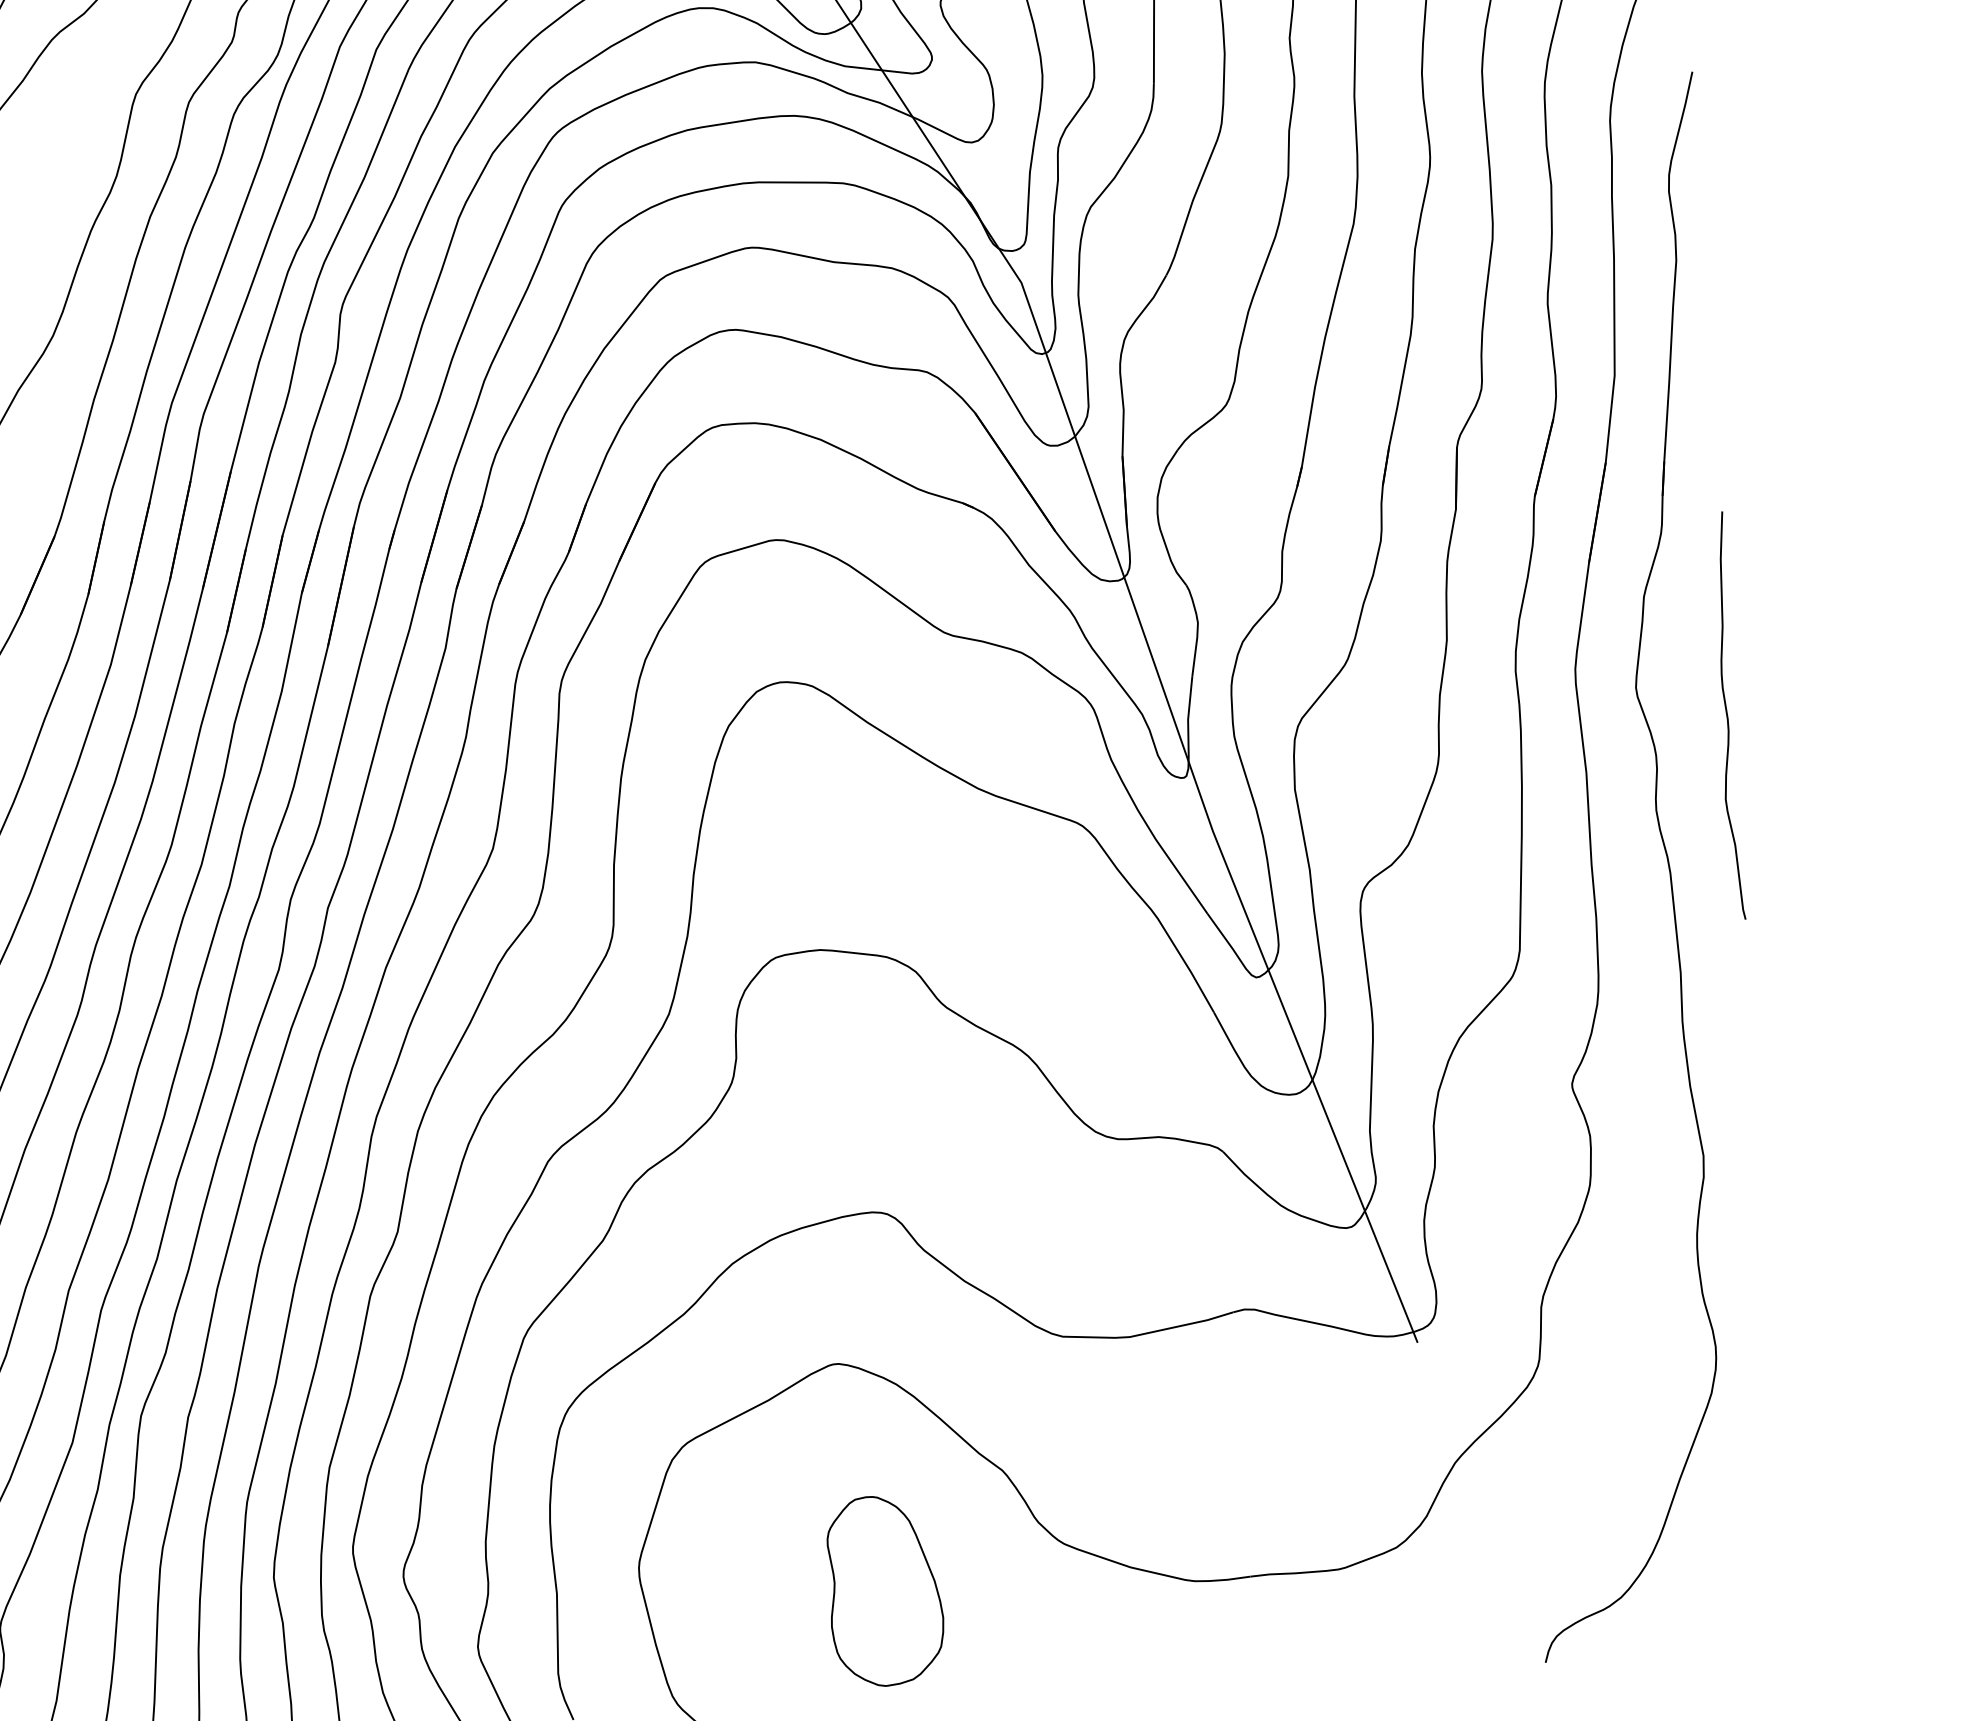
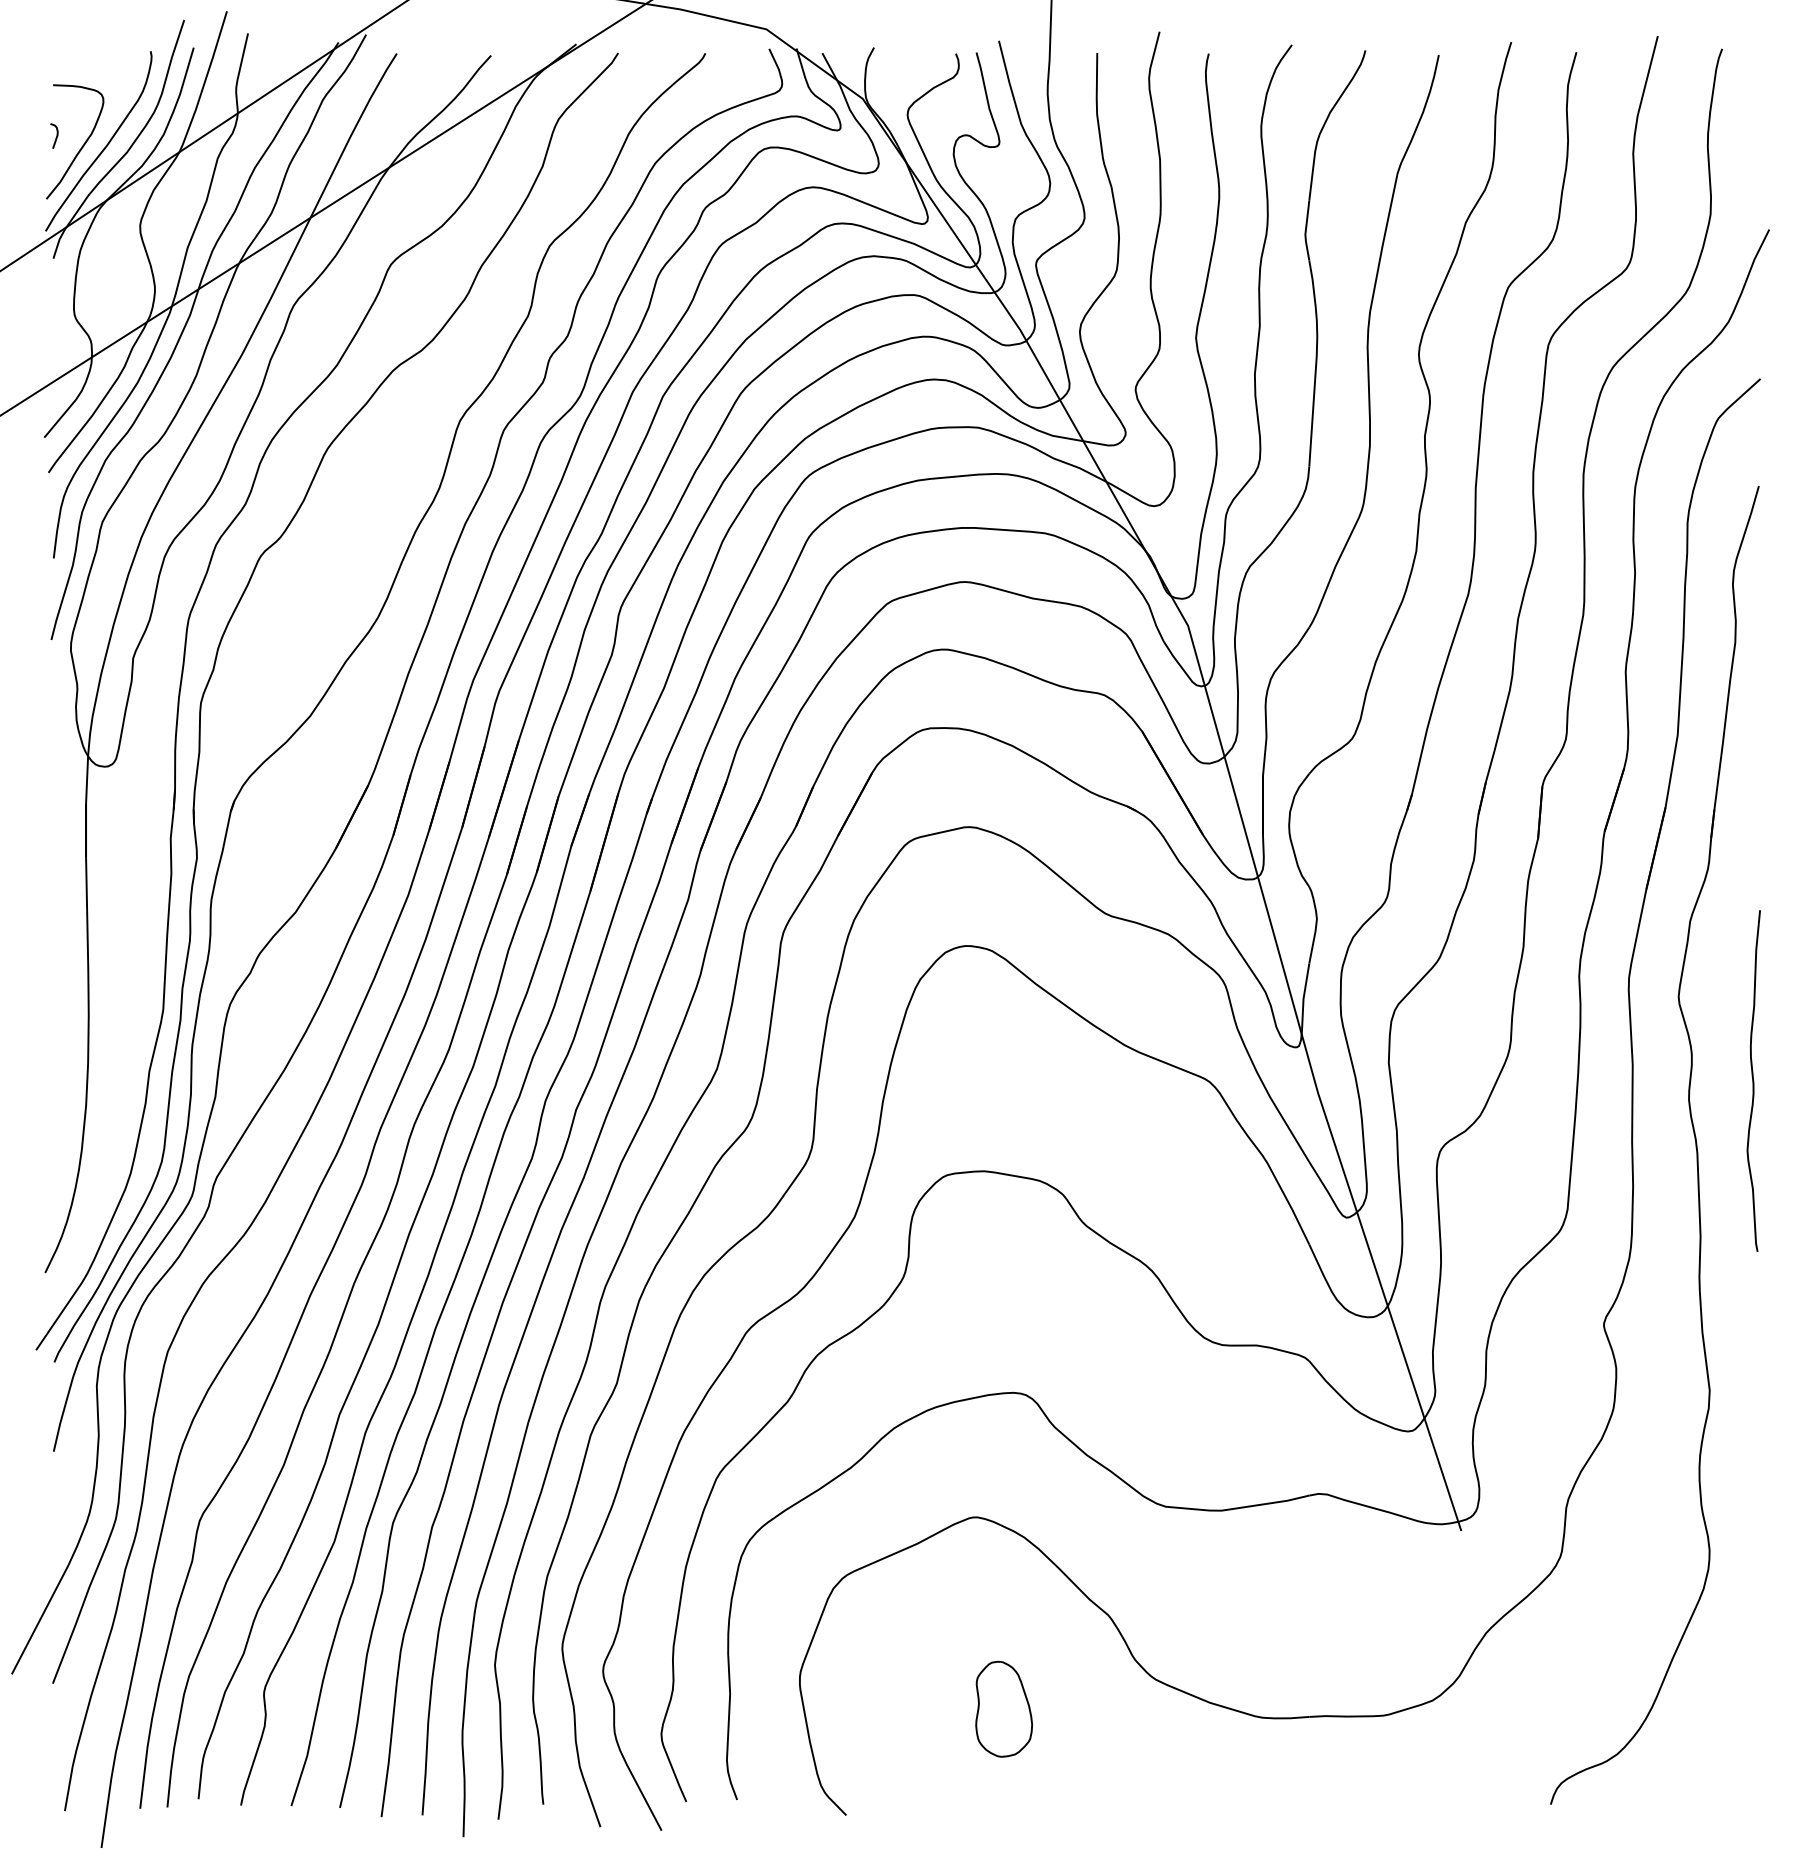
curve: (1727, 715) -> (1753, 1080), moved
part: (884, 1591) -> (1003, 1709), size x0.6

